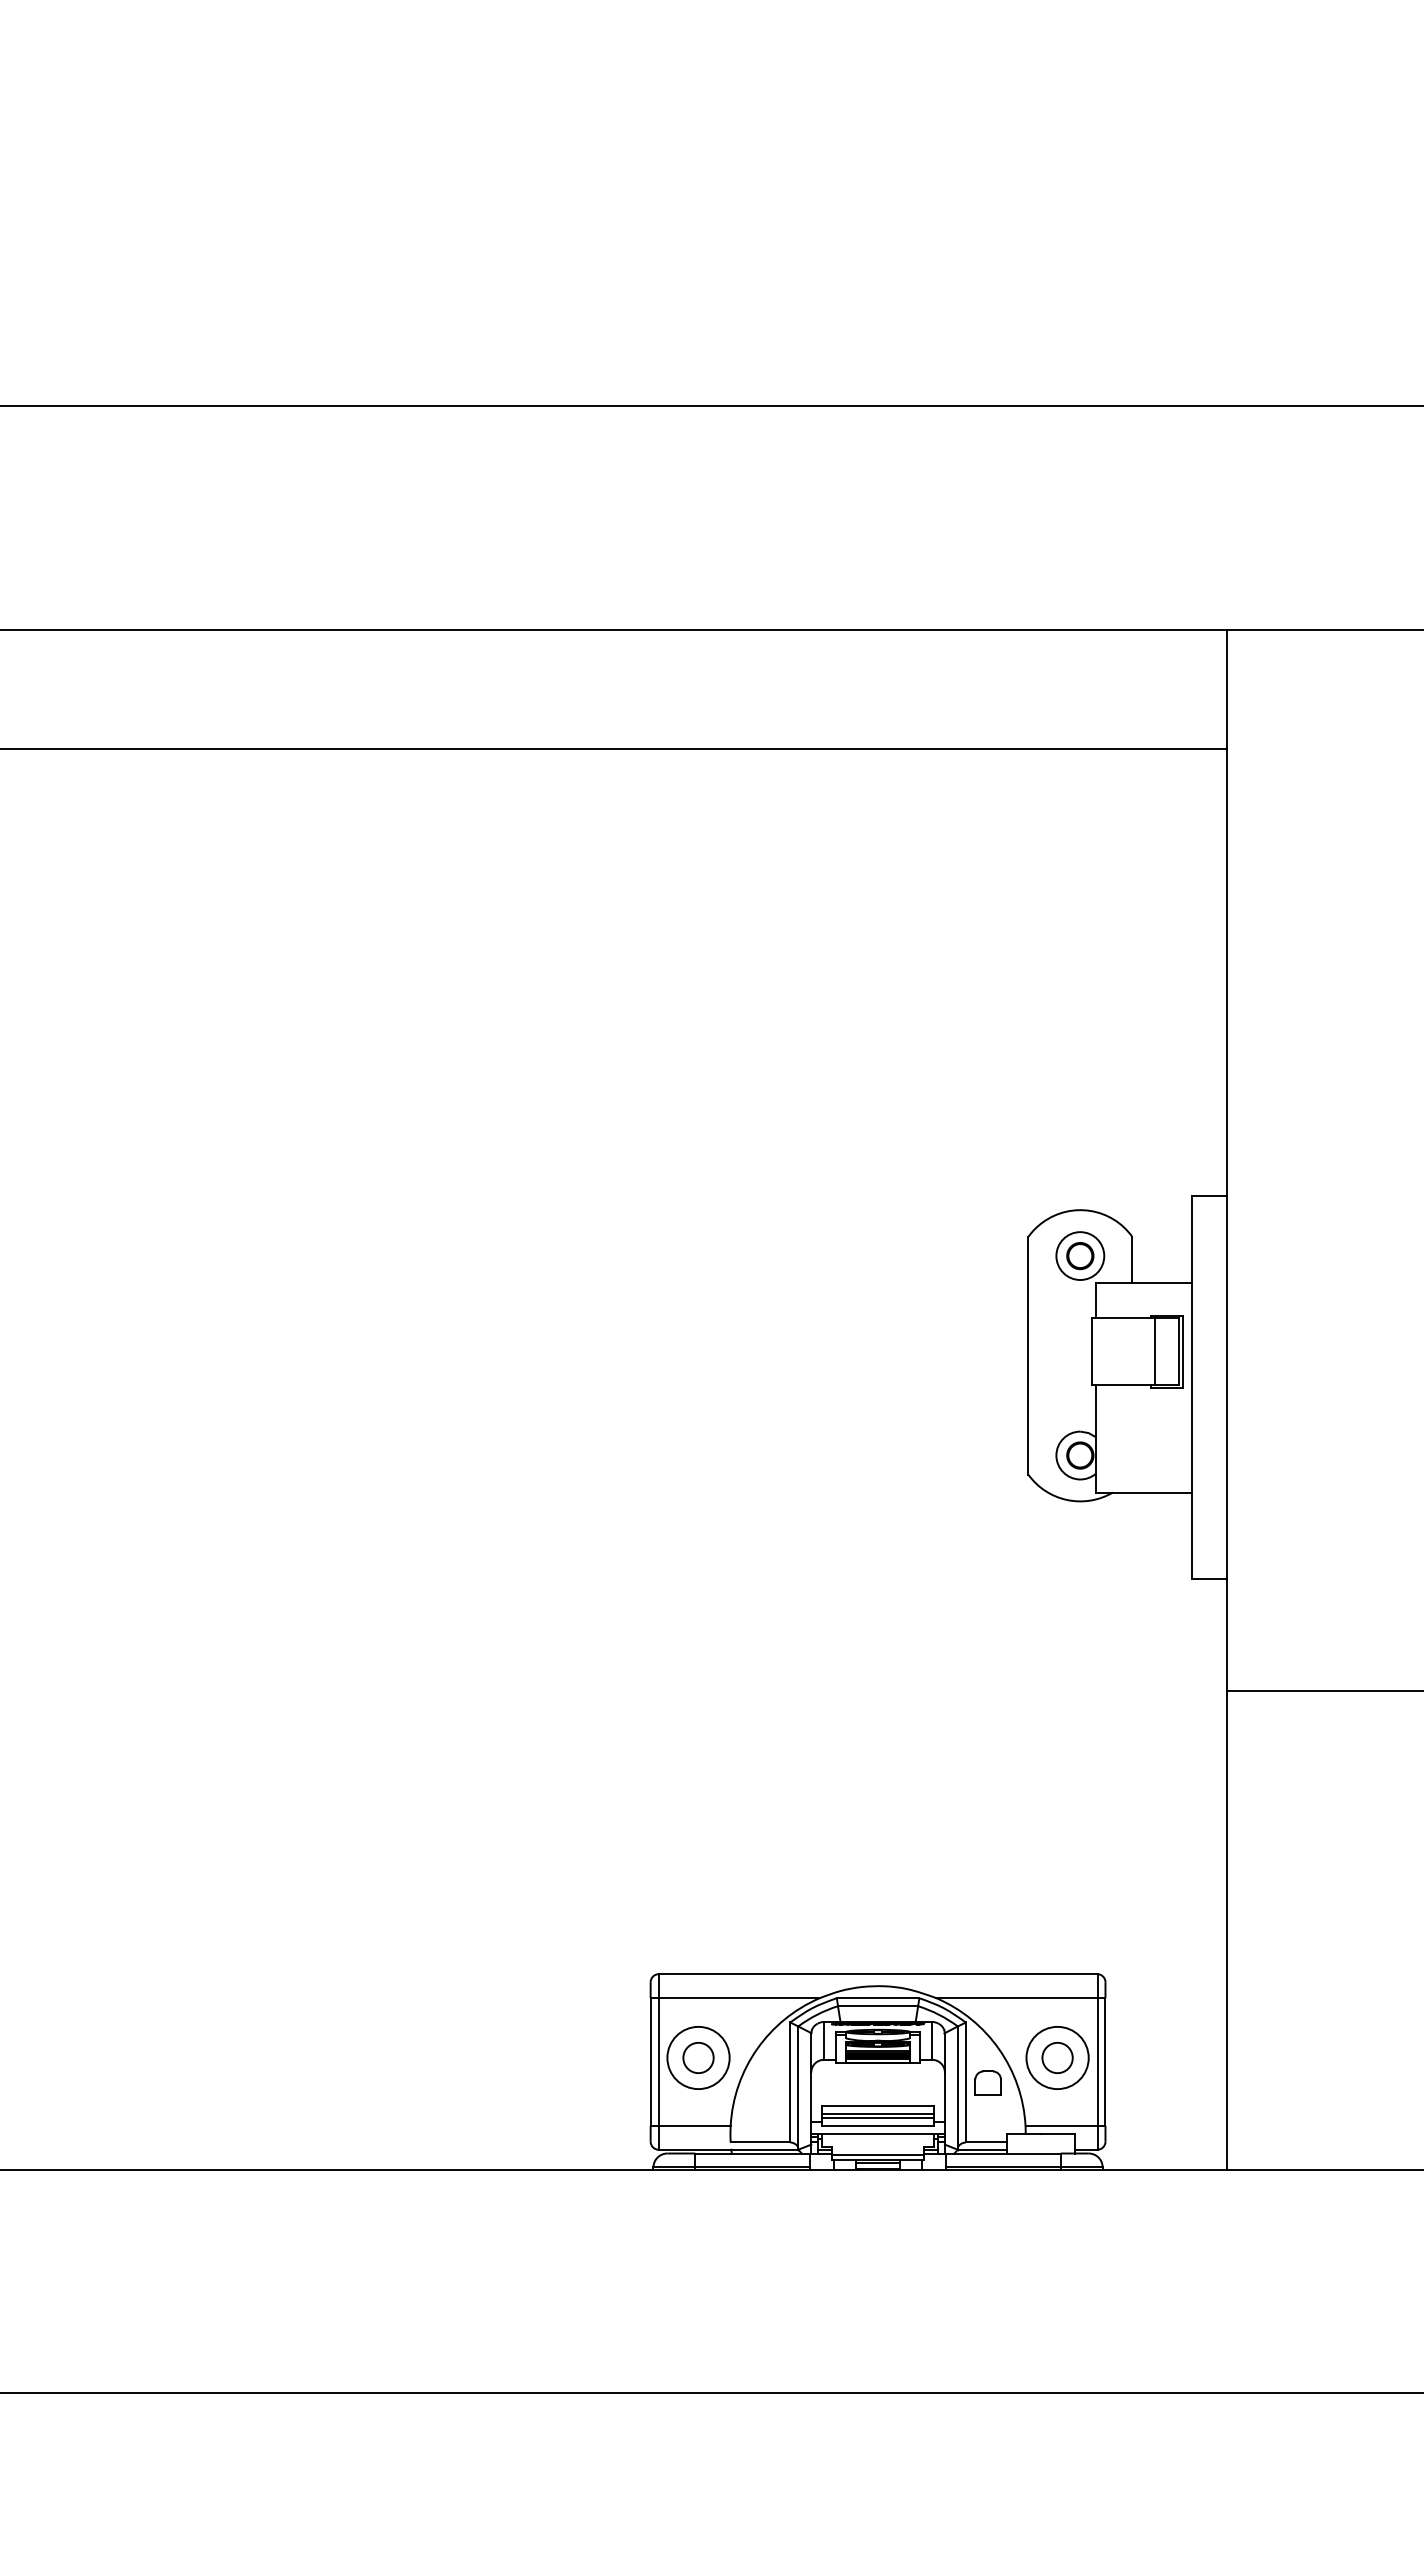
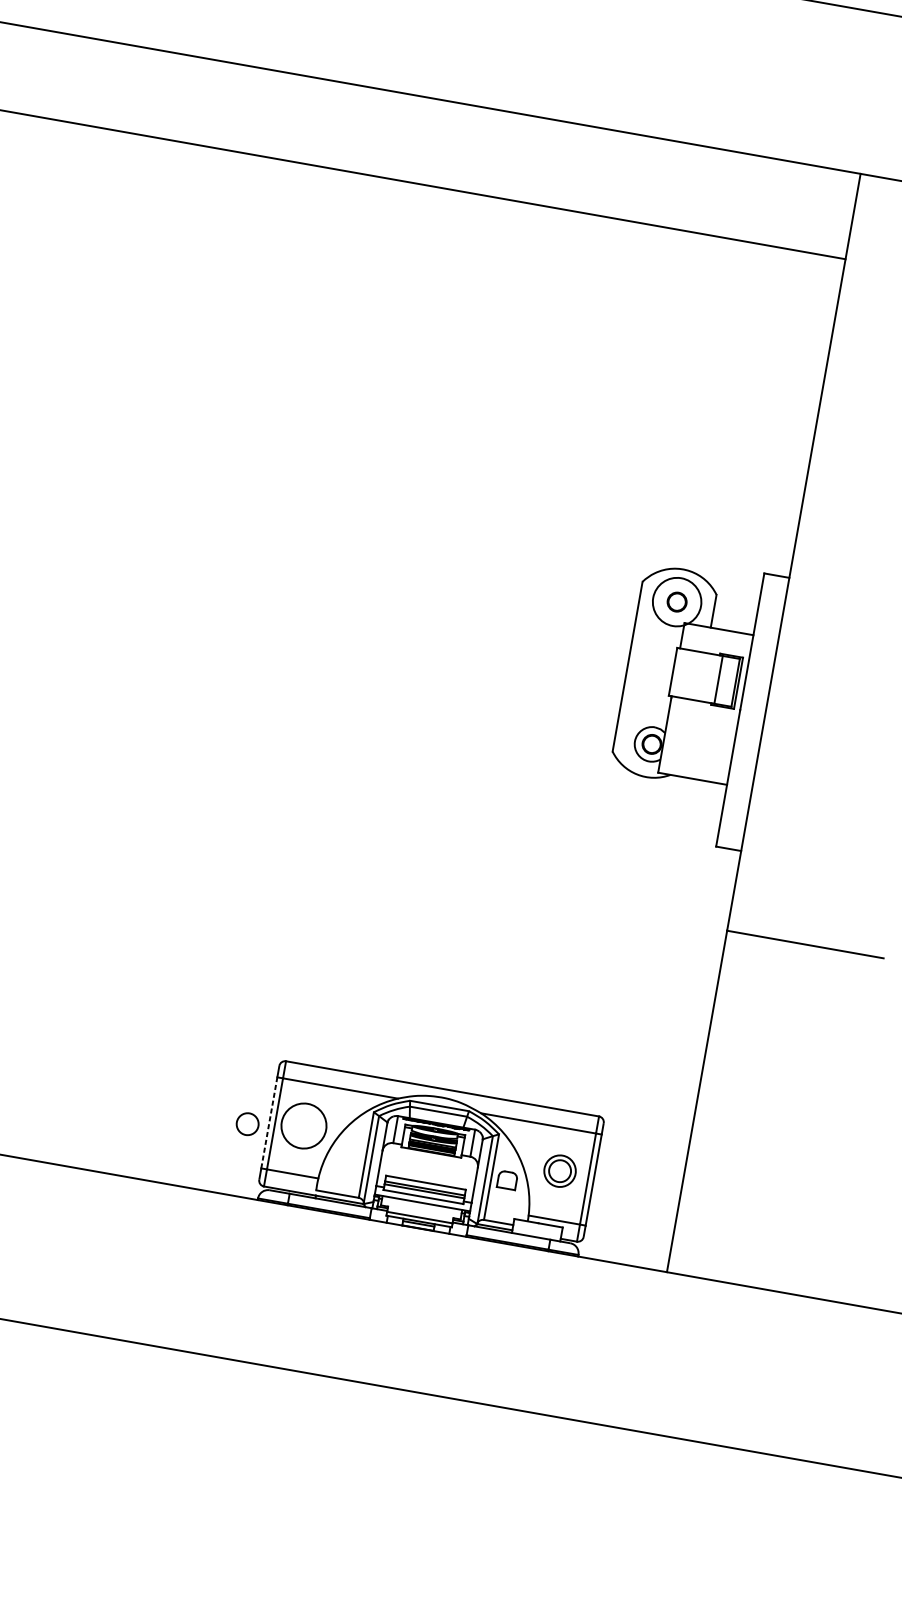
circle: (1080, 1256) -> (677, 602), size x1.4
circle: (698, 2057) -> (247, 1123), moved
circle: (1057, 2057) -> (560, 1170), size x0.7
line: (650, 2061) -> (269, 1122), solid -> dashed

